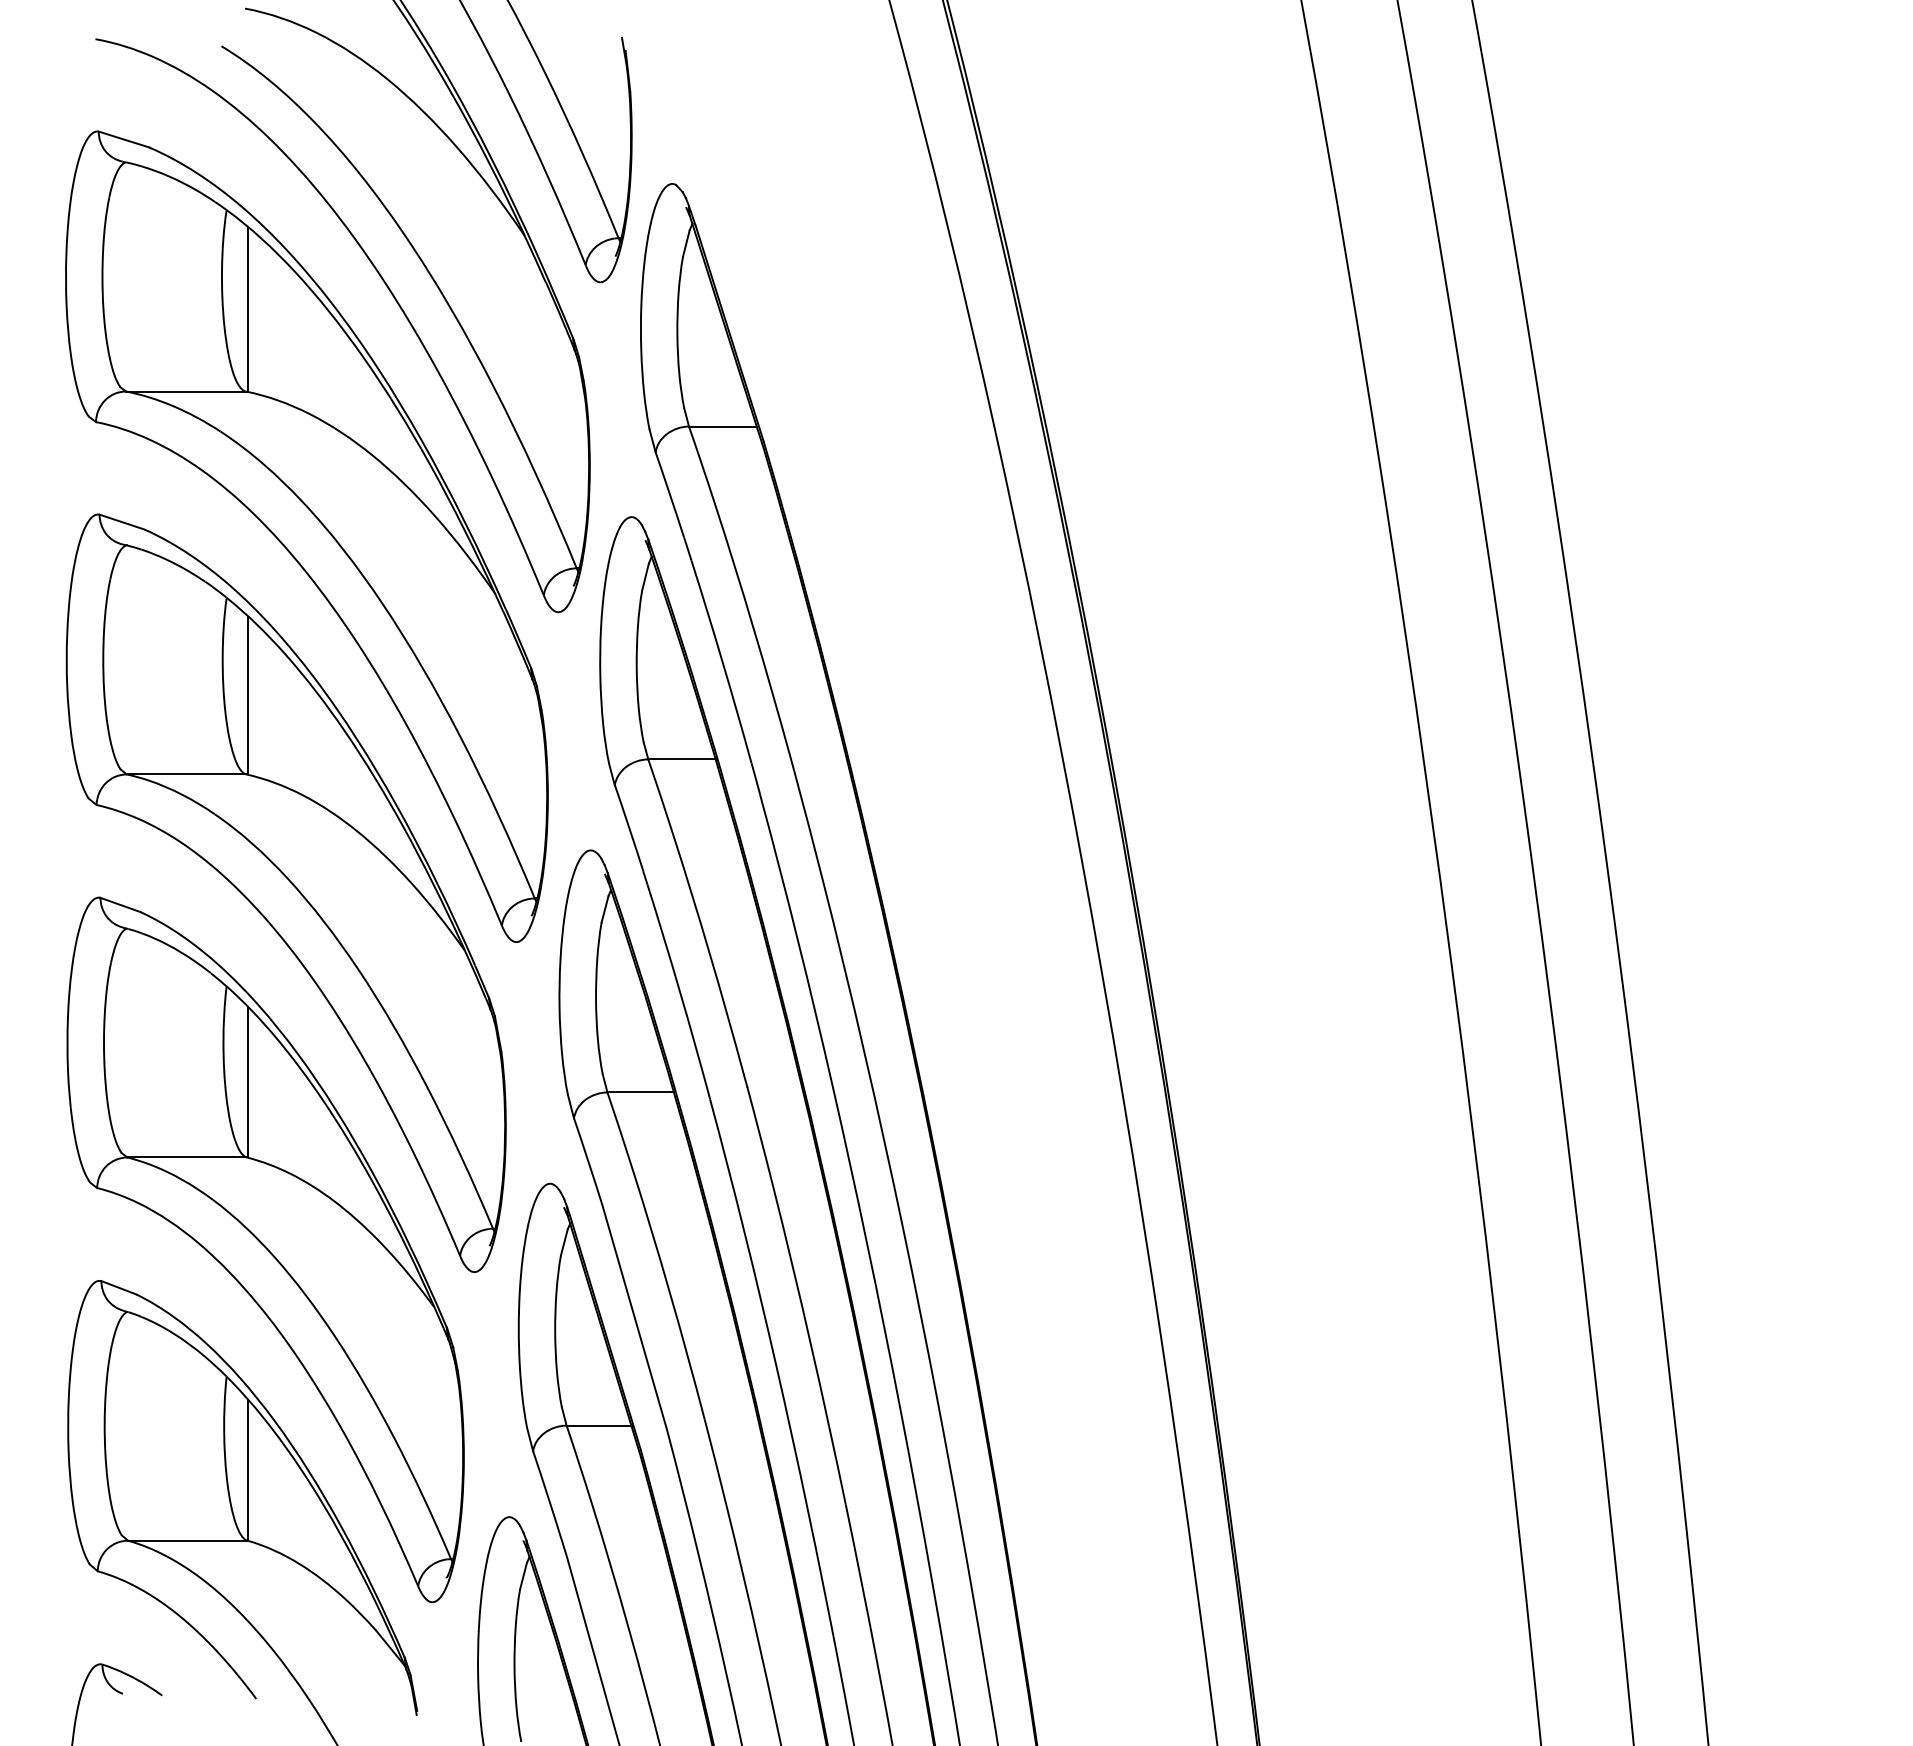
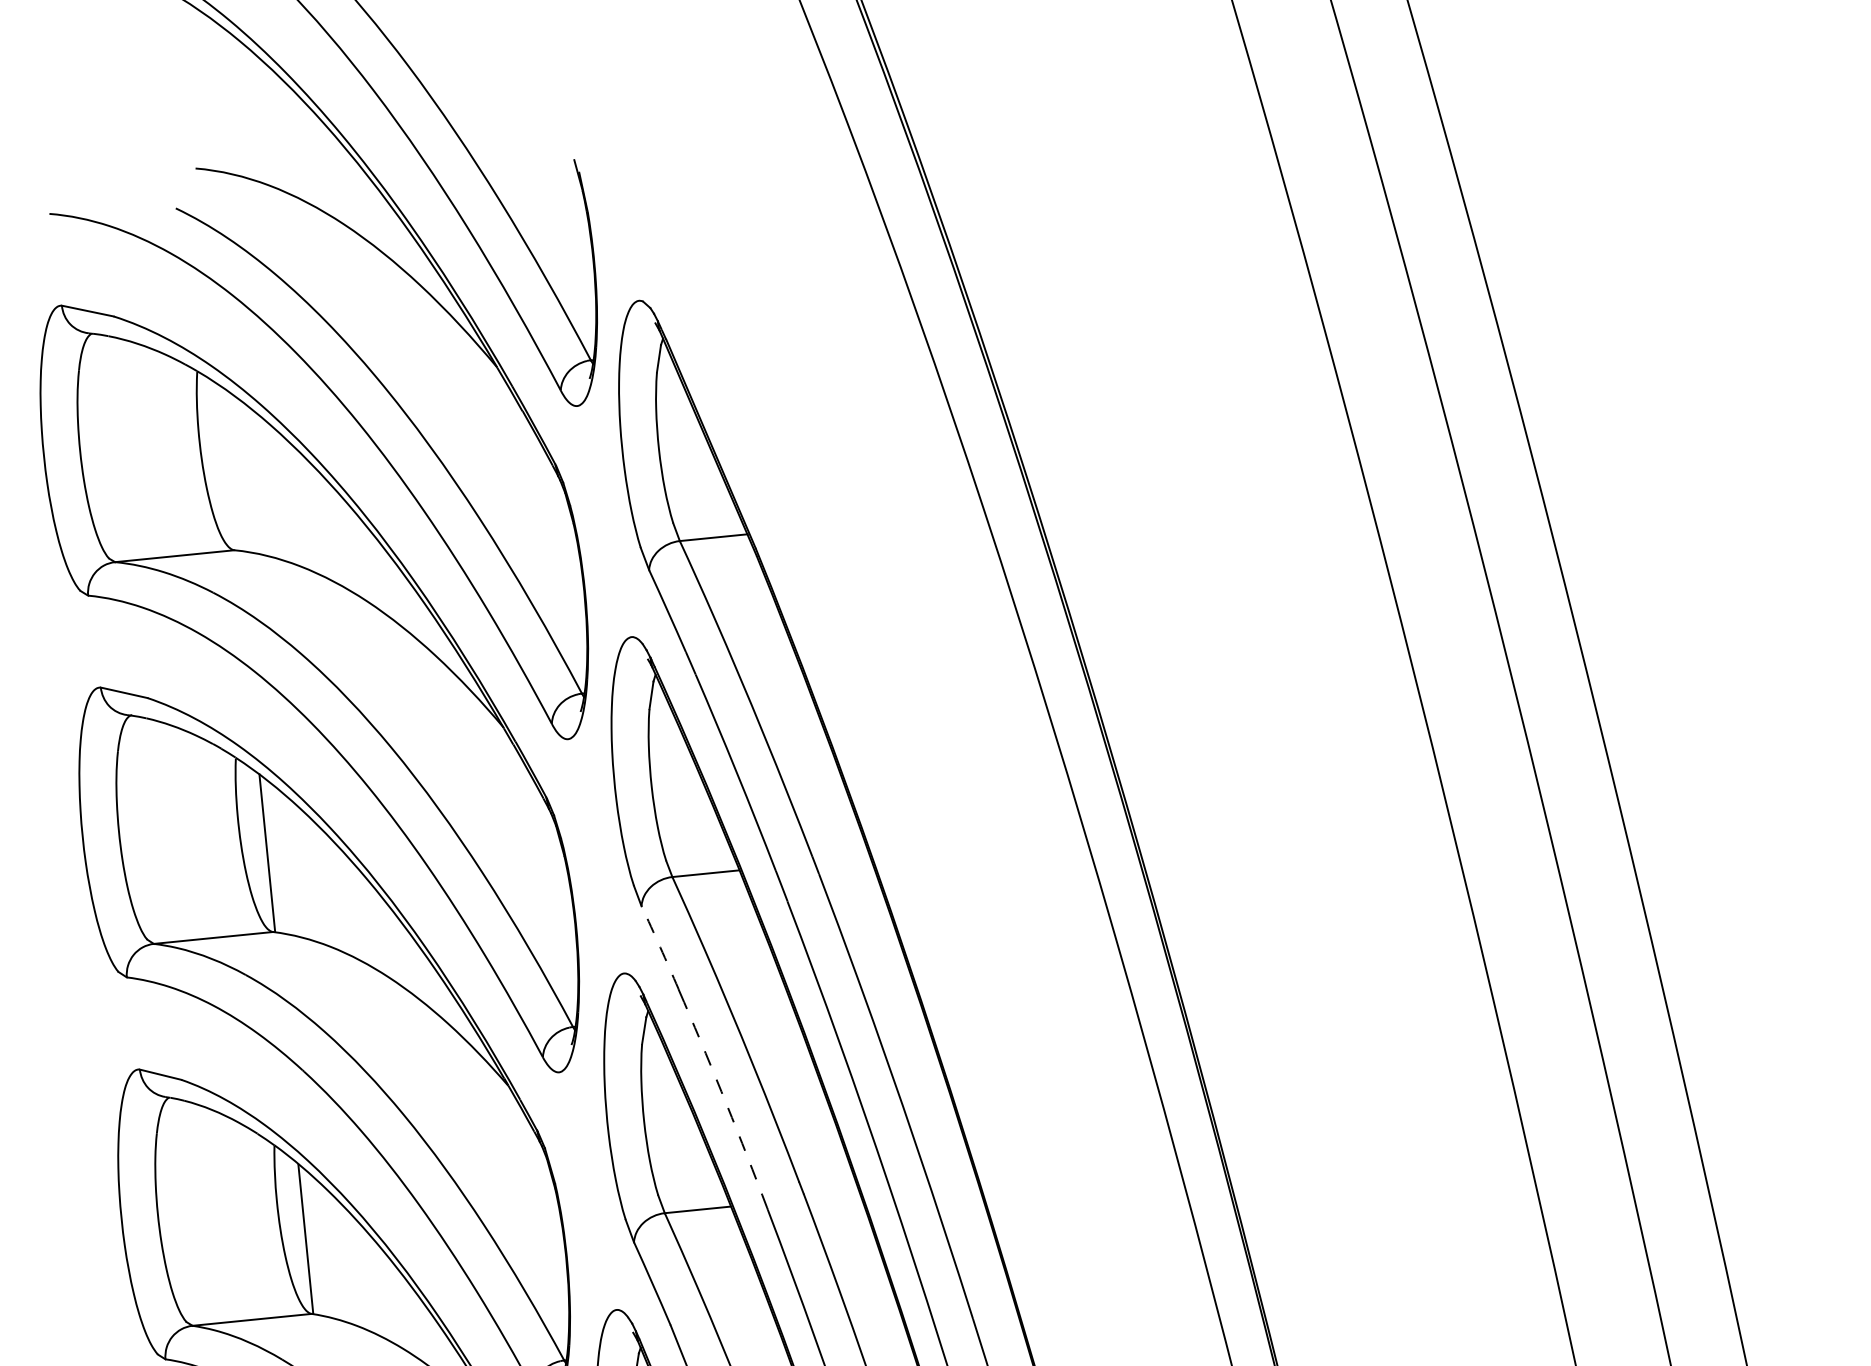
line: (248, 309) -> (228, 468), removed
arc: (629, 828) -> (660, 947), solid -> dashed
arc: (679, 990) -> (726, 1104), solid -> dashed

